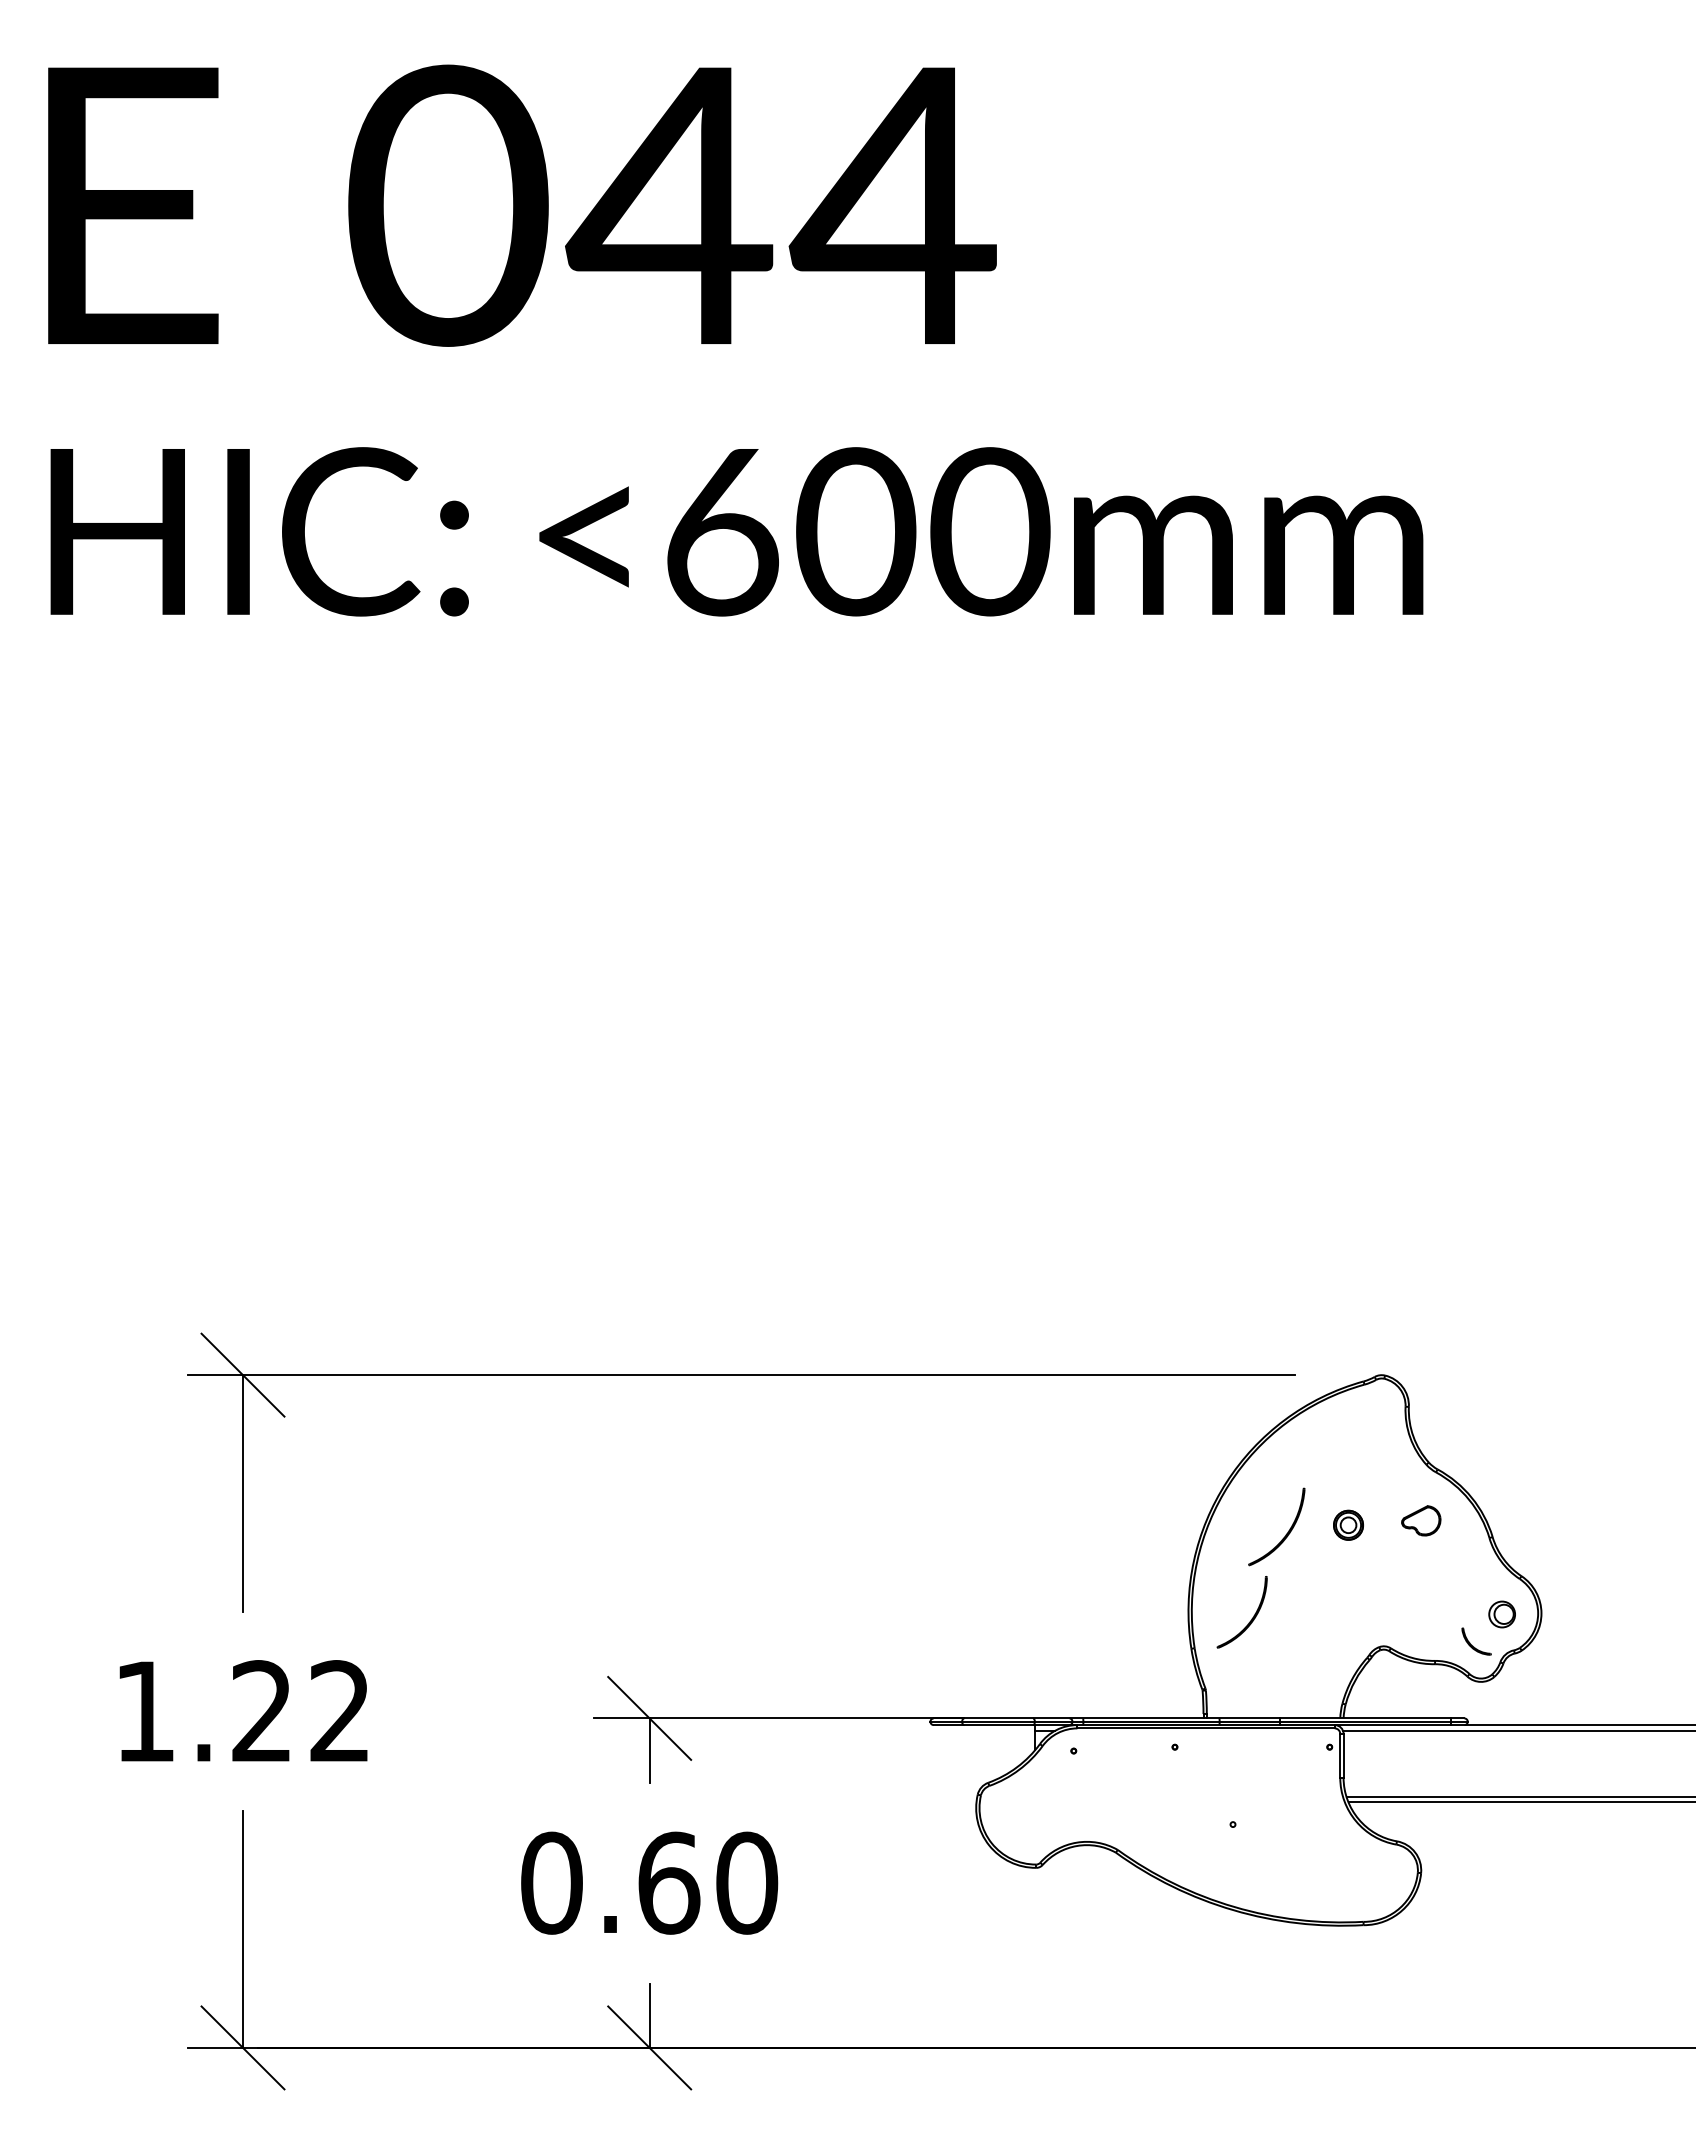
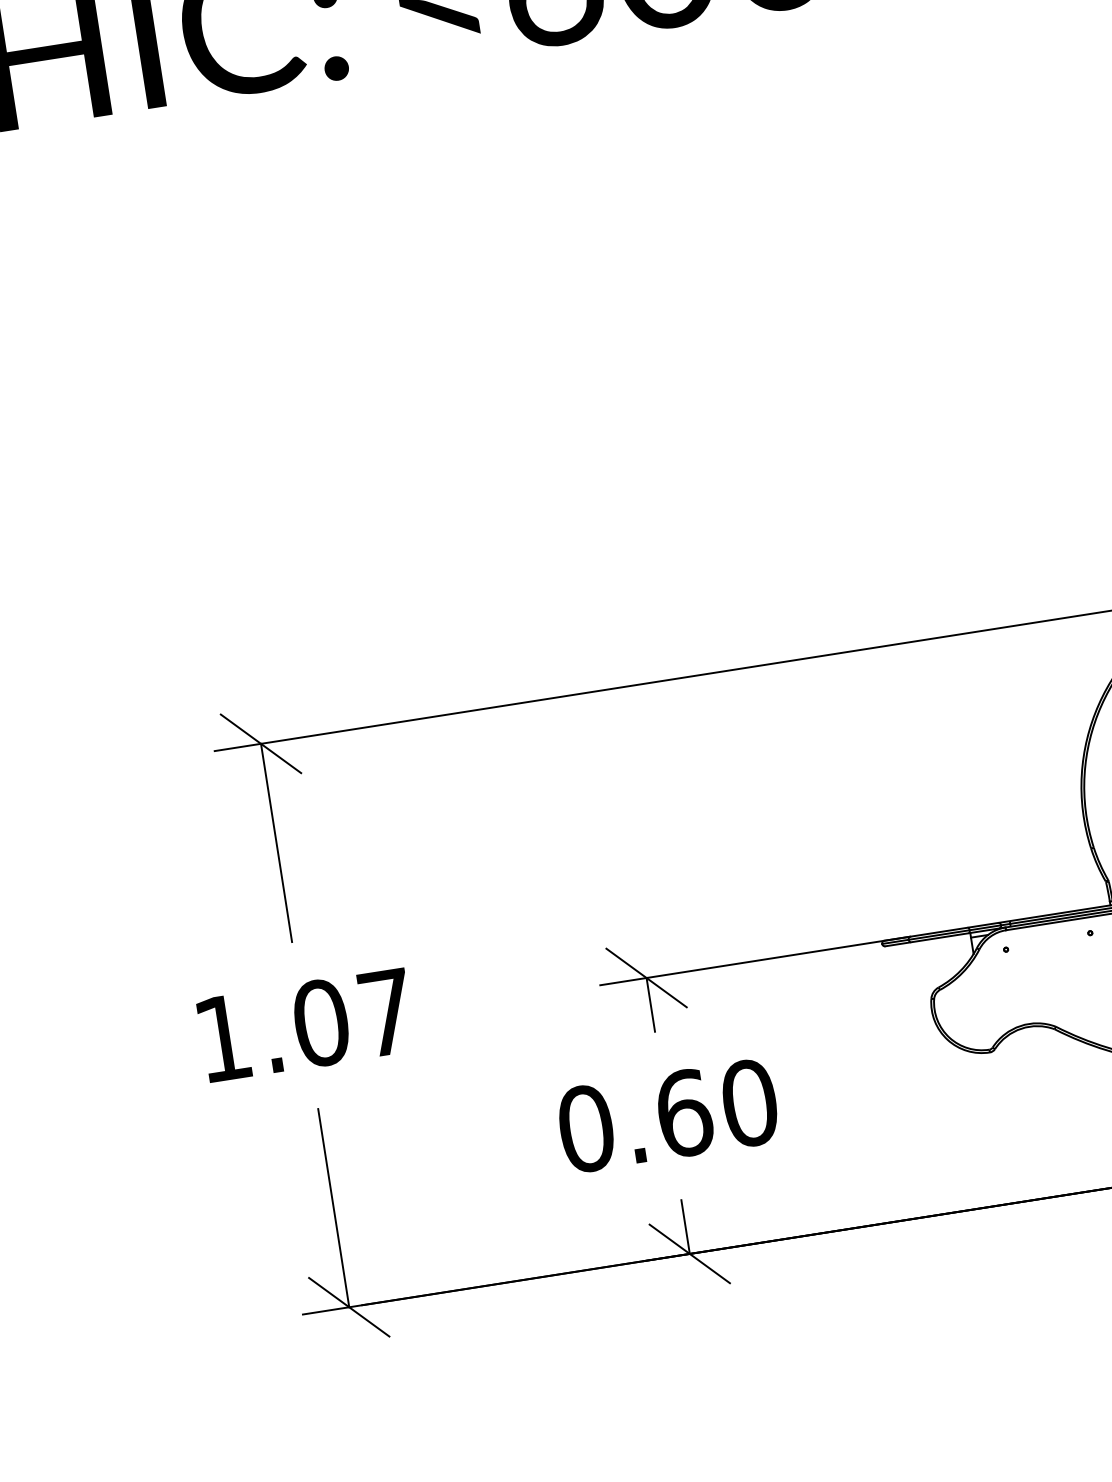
text: (300, 1711) -> (353, 1017), 1.22 -> 1.07

